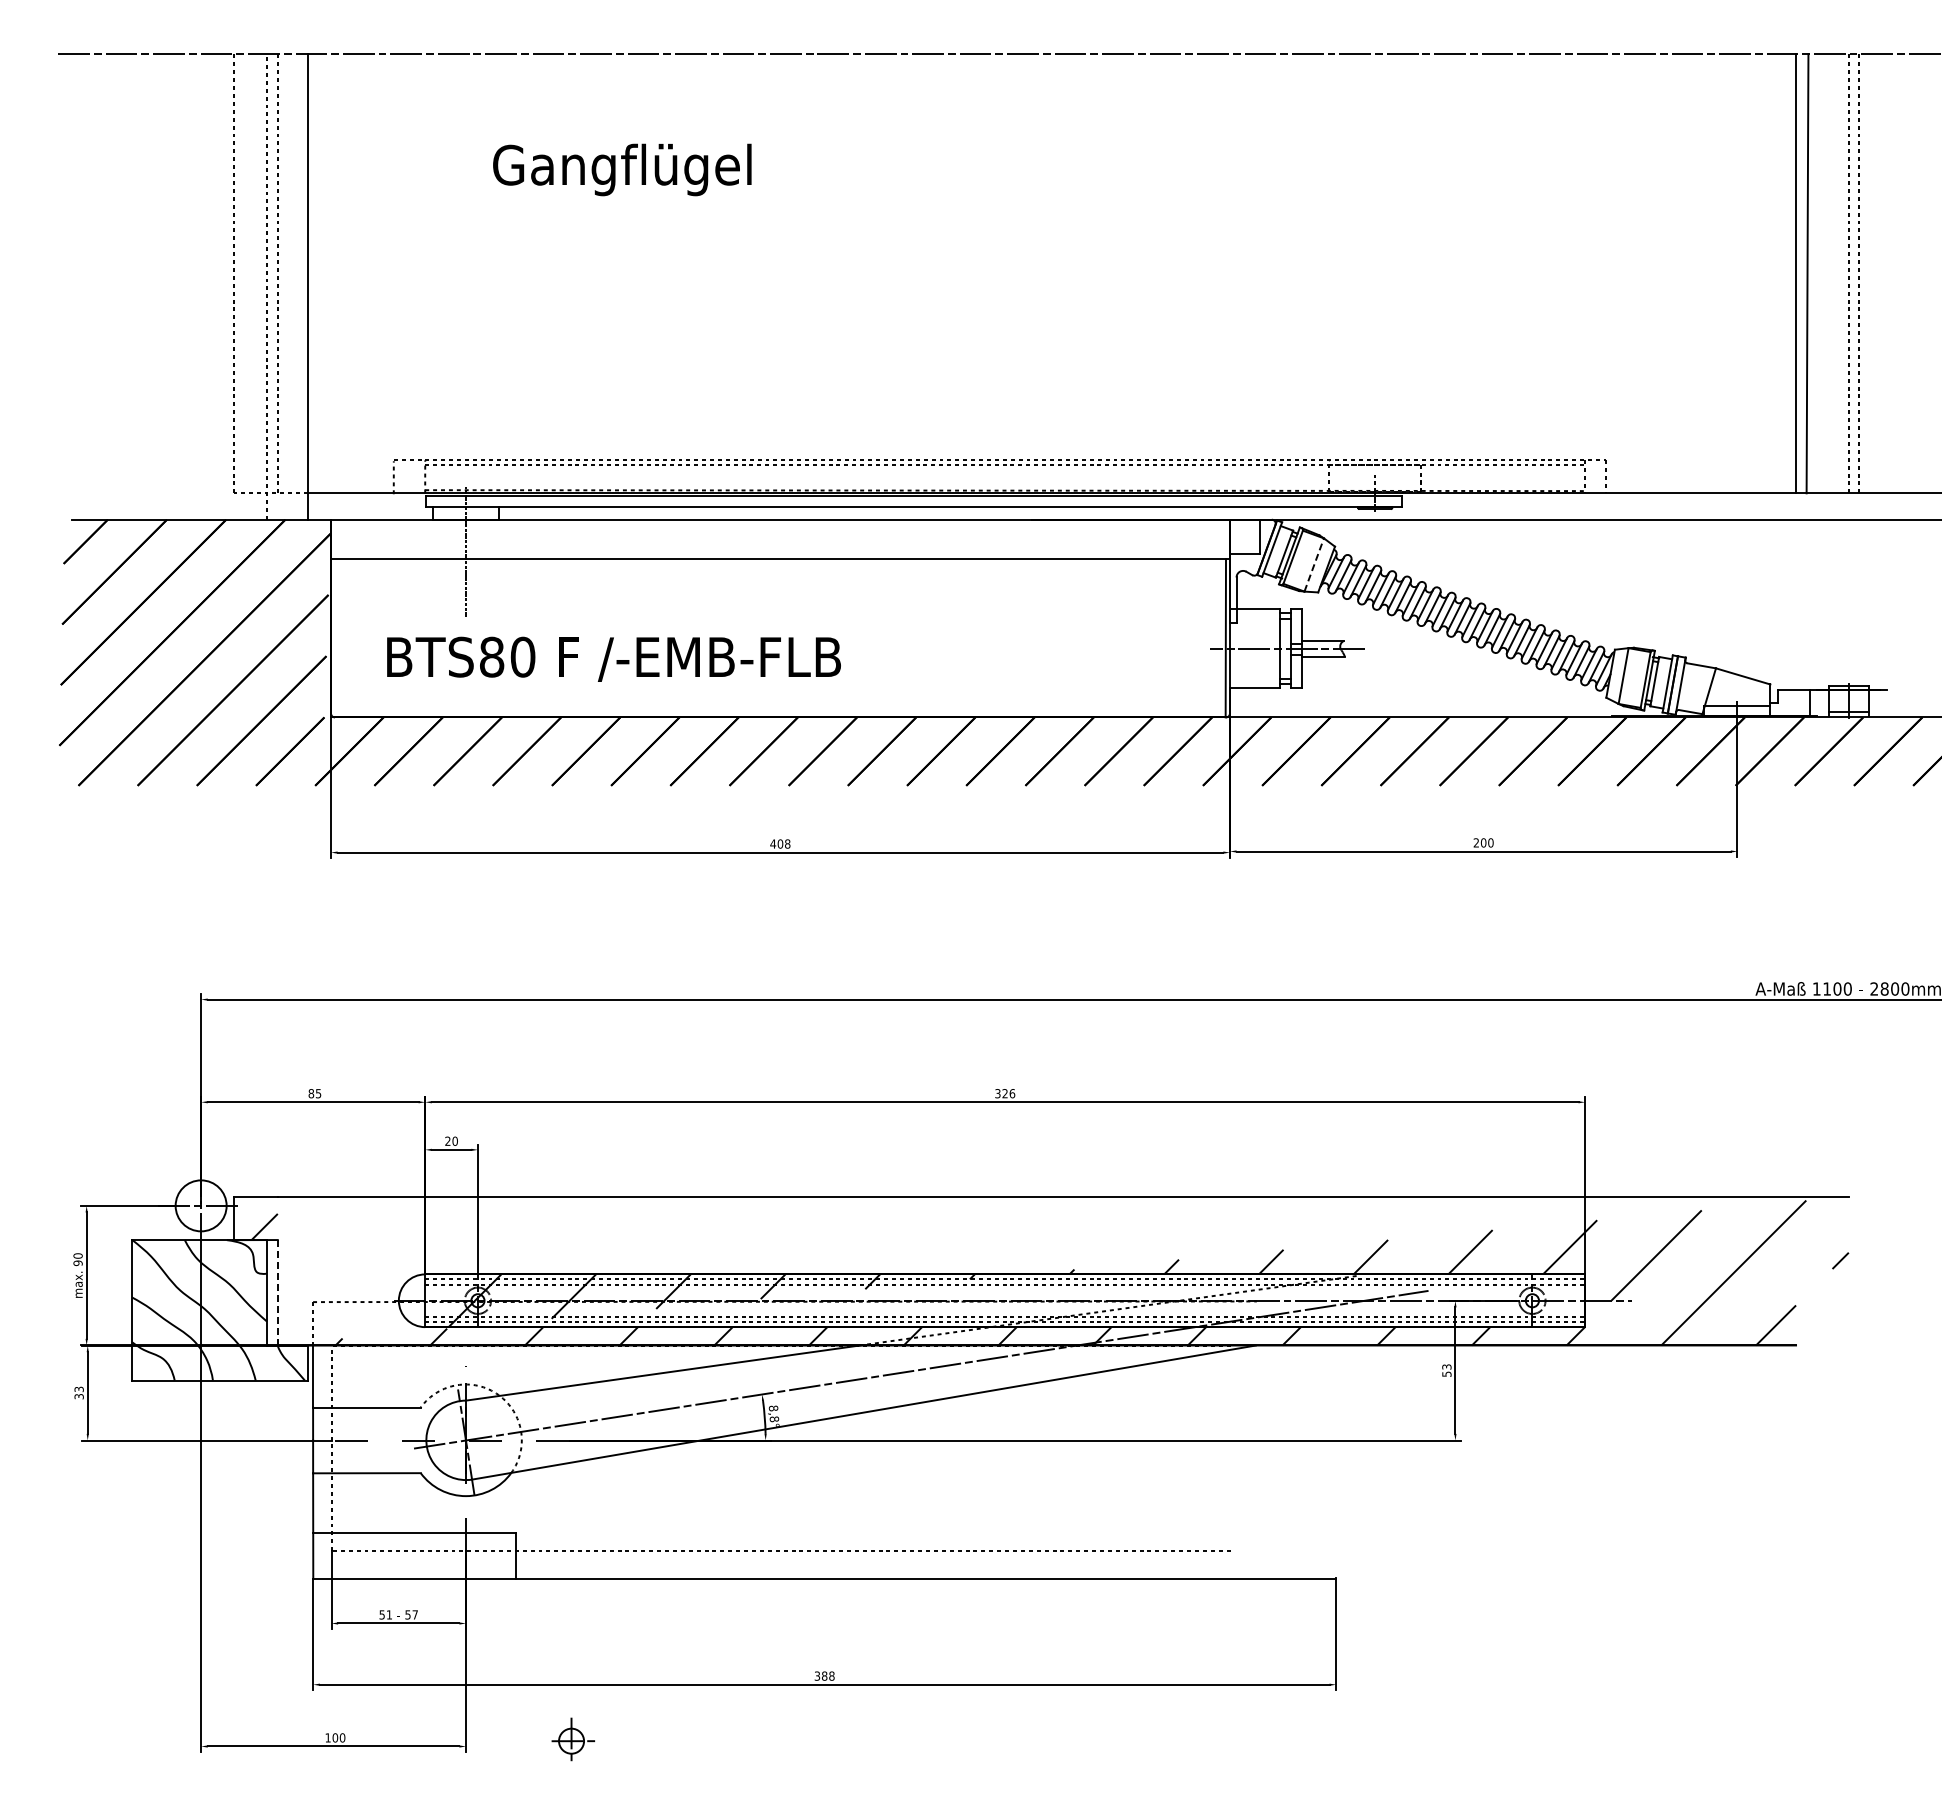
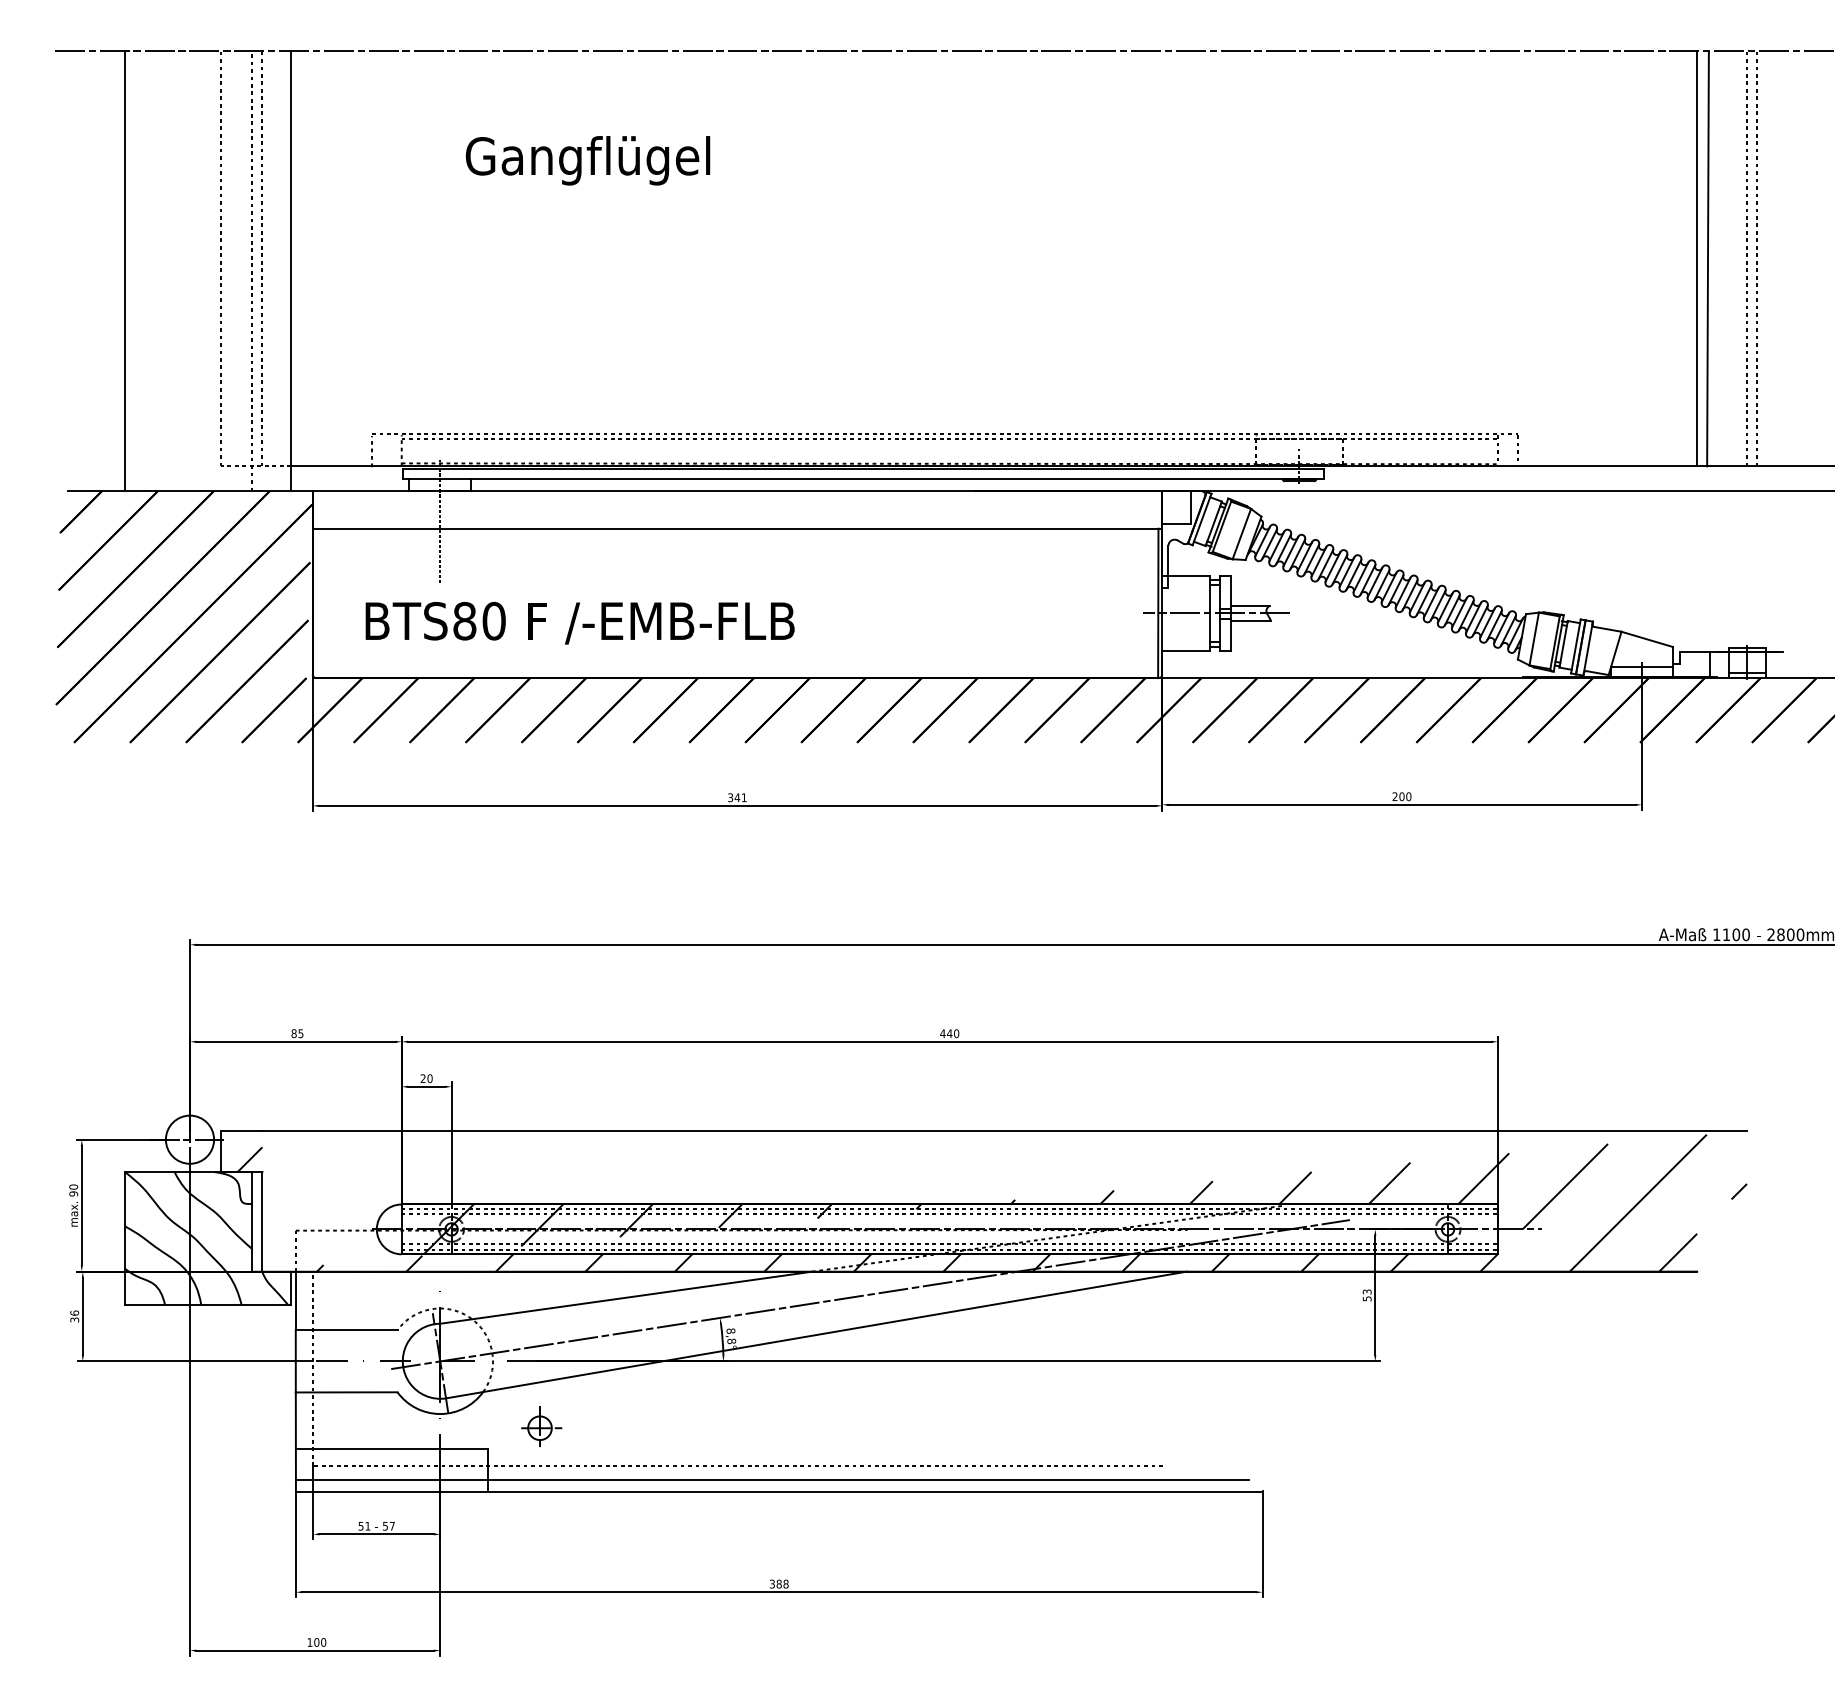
line: (132, 286) -> (125, 270), added
line: (1314, 564) -> (1242, 533), dashed -> solid
text: (780, 843) -> (737, 797), 408 -> 341
text: (1004, 1093) -> (949, 1033), 326 -> 440
line: (277, 1292) -> (262, 1221), dashed -> solid
text: (78, 1389) -> (74, 1313), 33 -> 36
line: (817, 1565) -> (772, 1479), added
part: (572, 1739) -> (540, 1426), moved

